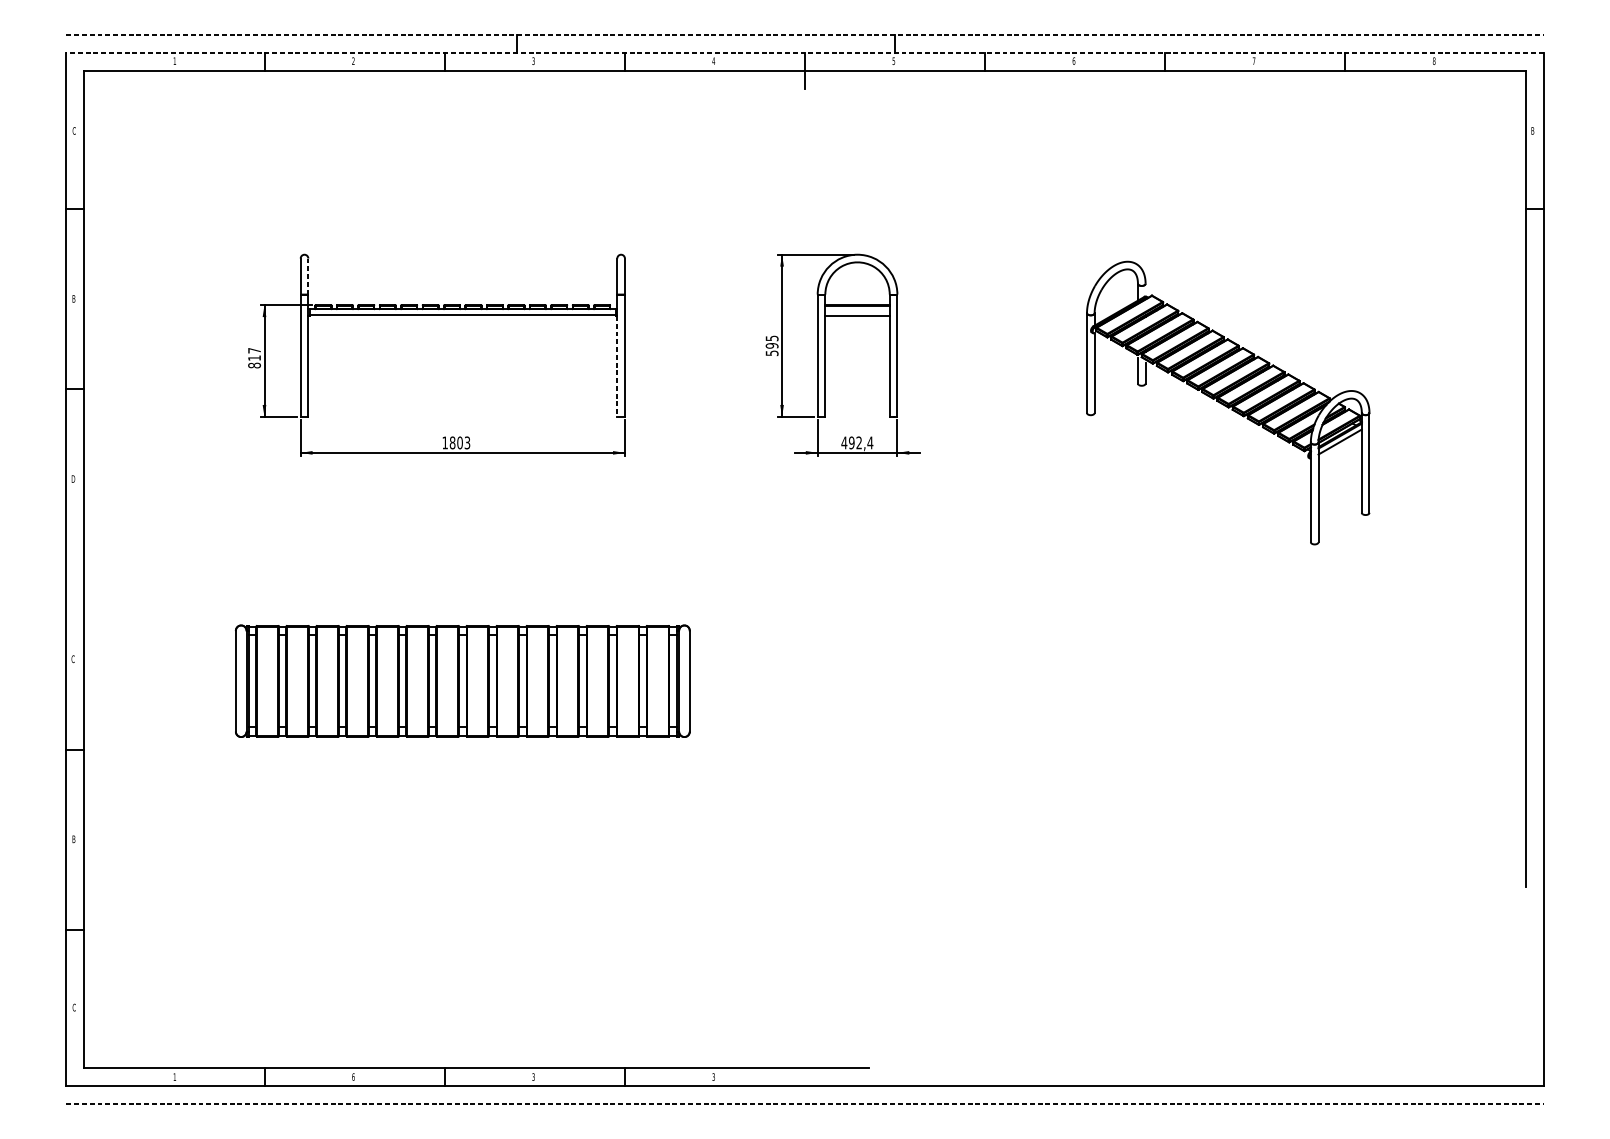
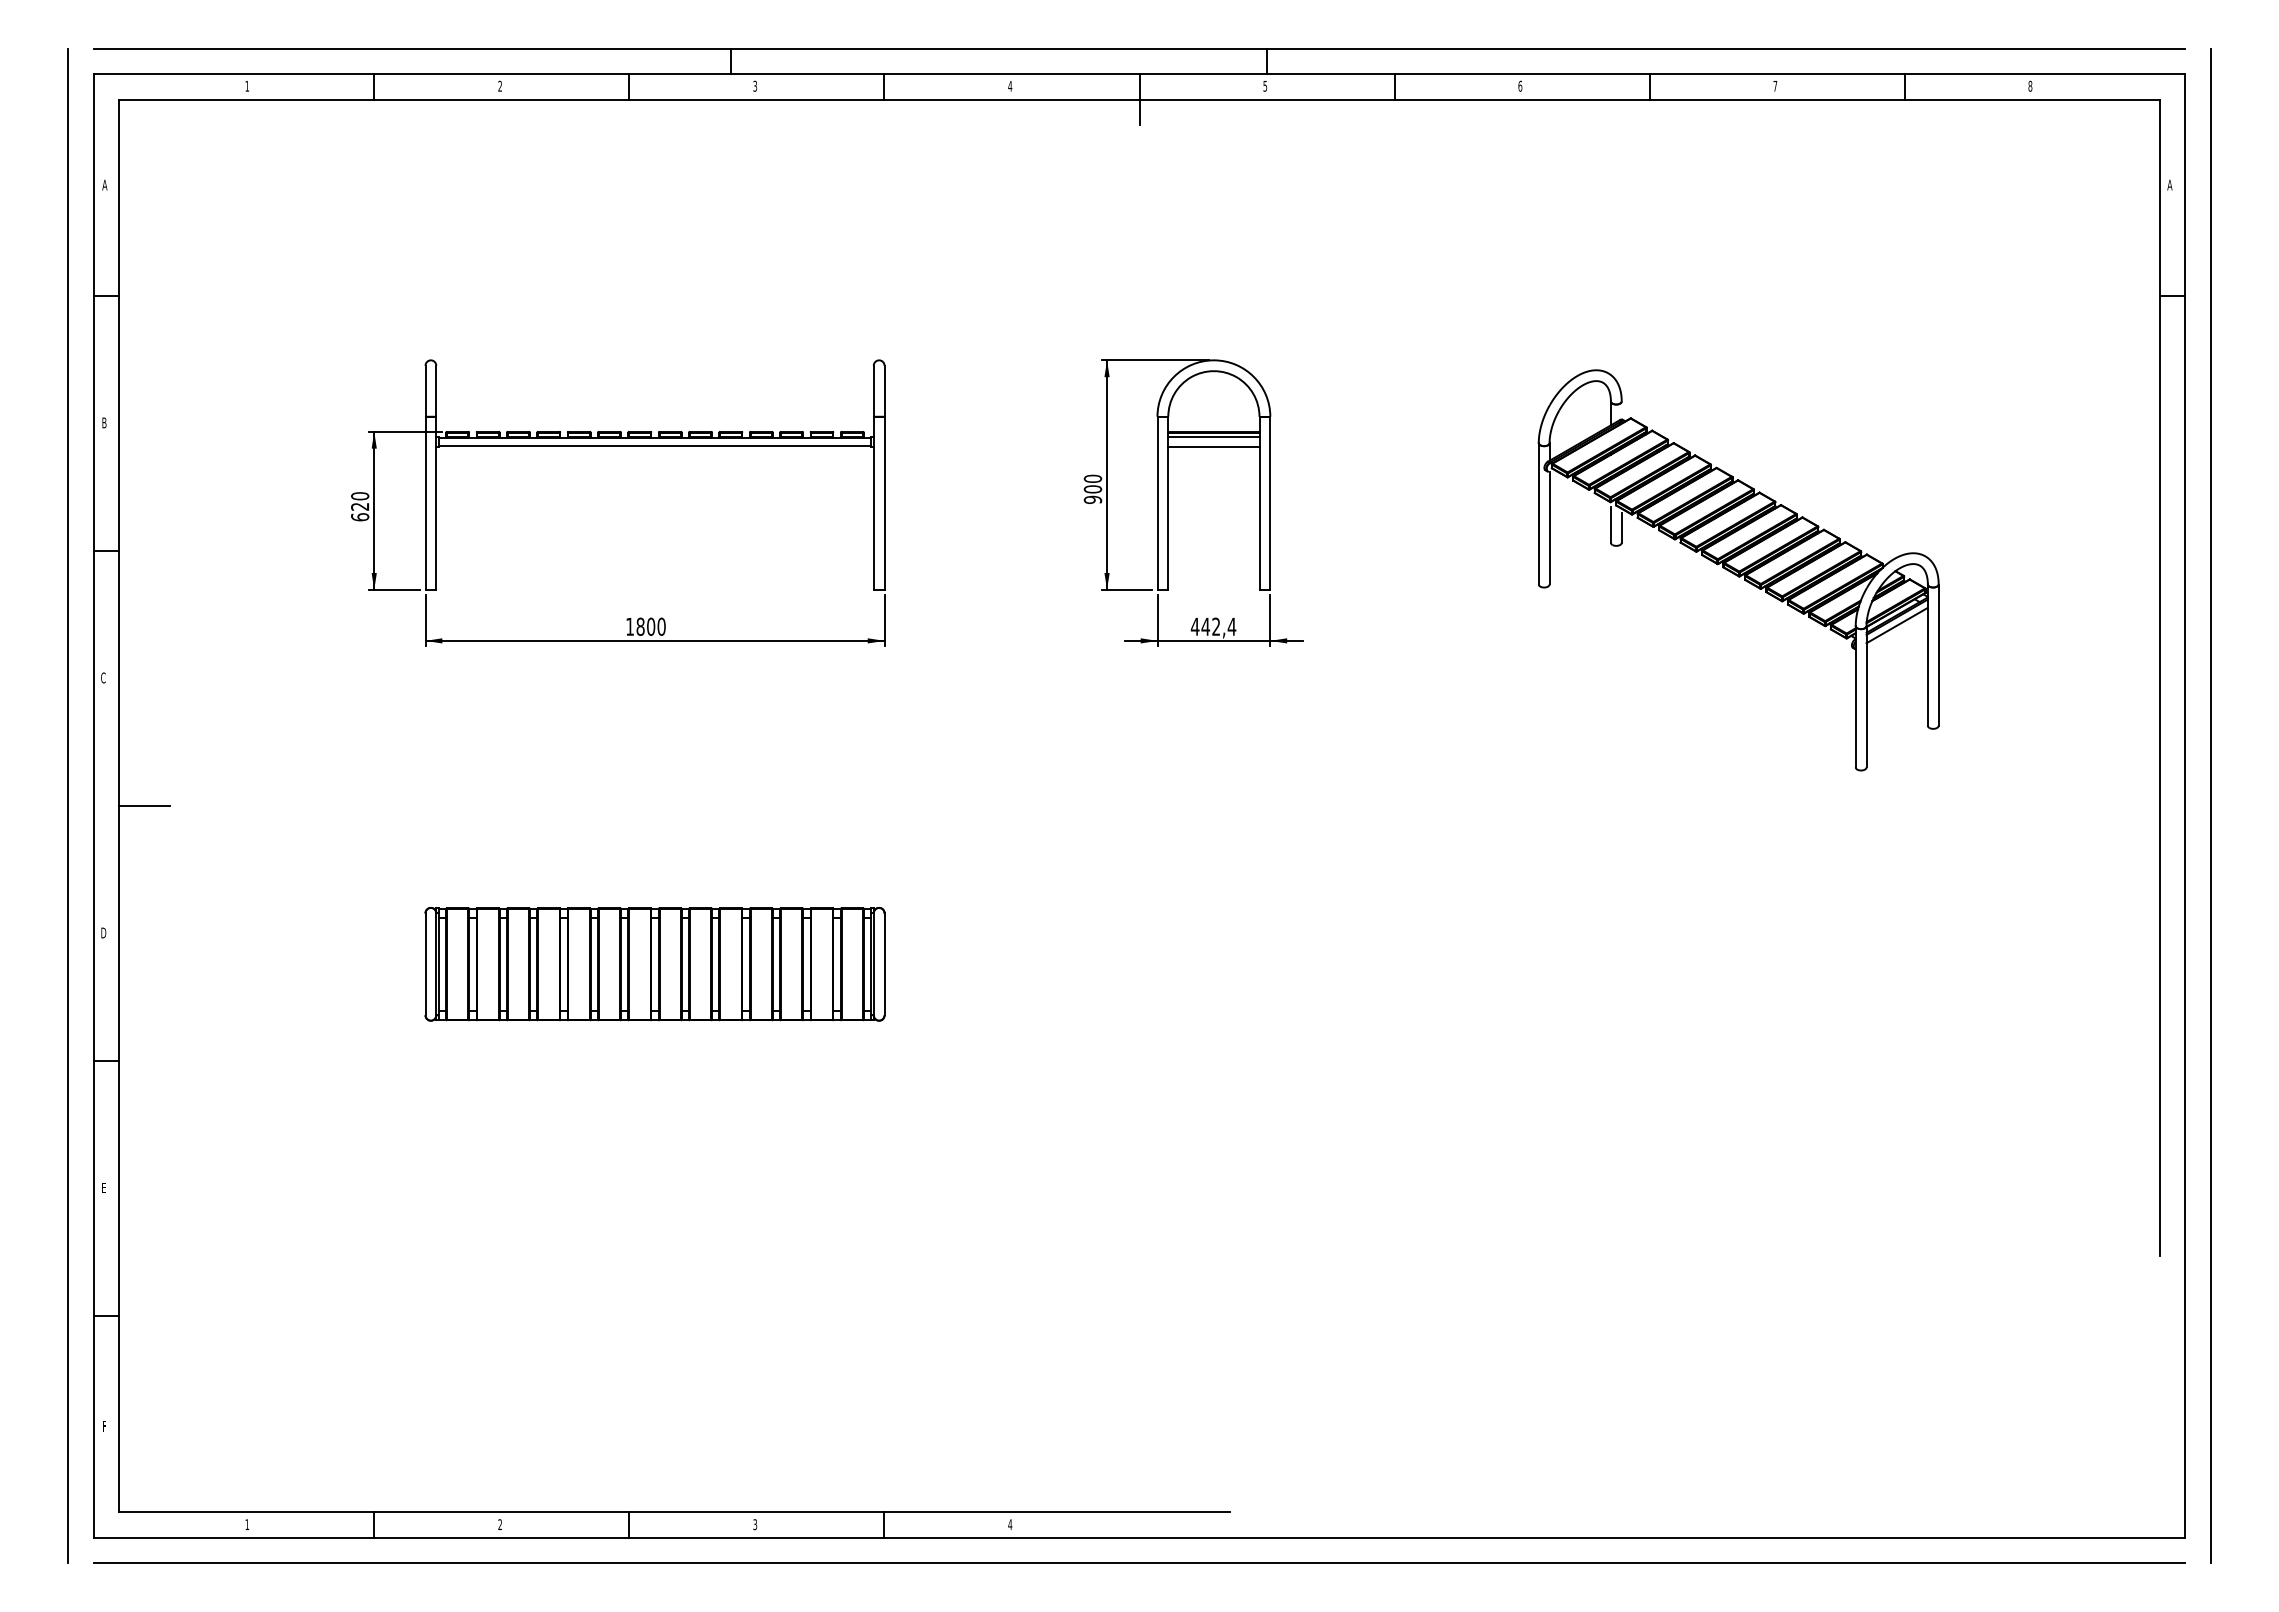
line: (805, 34) -> (1139, 48), dashed -> solid
line: (805, 52) -> (1139, 74), dashed -> solid
text: (73, 130) -> (104, 184), C -> A
text: (1532, 130) -> (2169, 184), B -> A
line: (308, 276) -> (436, 391), dashed -> solid
line: (857, 308) -> (1213, 436), added
text: (771, 345) -> (1092, 489), 595 -> 900
text: (254, 357) -> (360, 506), 817 -> 620
line: (617, 366) -> (873, 518), dashed -> solid
text: (467, 442) -> (661, 626), 1803 -> 1800
text: (851, 442) -> (1205, 626), 492,4 -> 442,4
text: (73, 478) -> (103, 677), D -> C
line: (48, 569) -> (68, 805), added
line: (102, 569) -> (144, 806), added
line: (1561, 569) -> (2210, 805), added
text: (73, 658) -> (103, 932), C -> D
part: (462, 681) -> (654, 964), size x0.71
text: (73, 838) -> (104, 1187), B -> E
text: (73, 1007) -> (104, 1425), C -> F
text: (353, 1076) -> (500, 1524), 6 -> 2
text: (713, 1076) -> (1009, 1524), 3 -> 4
line: (805, 1104) -> (1139, 1563), dashed -> solid

